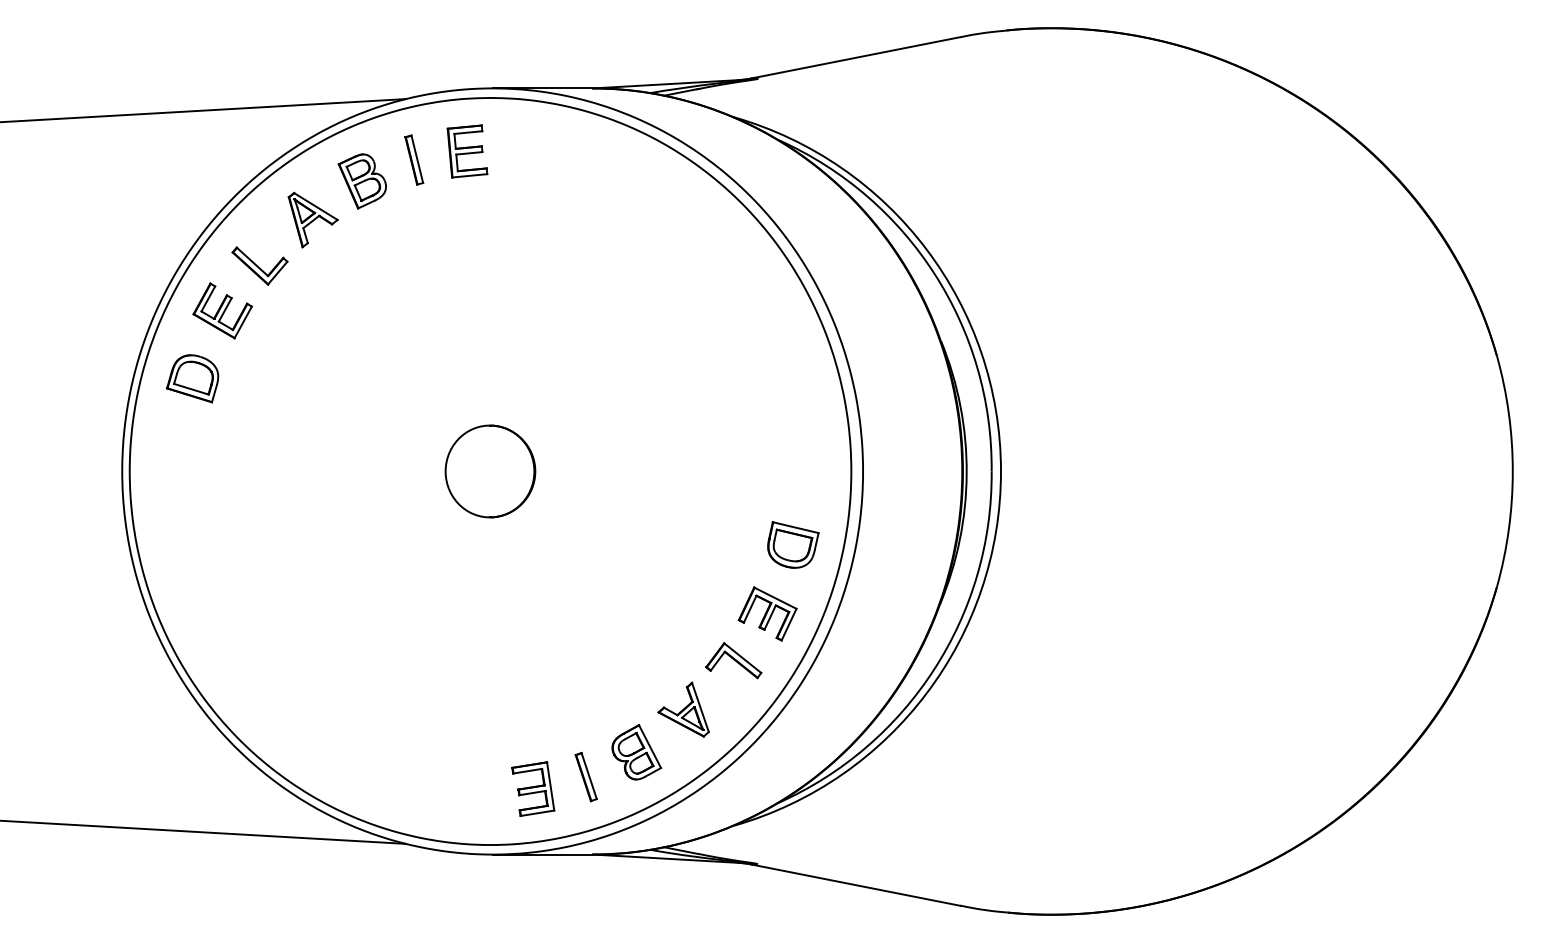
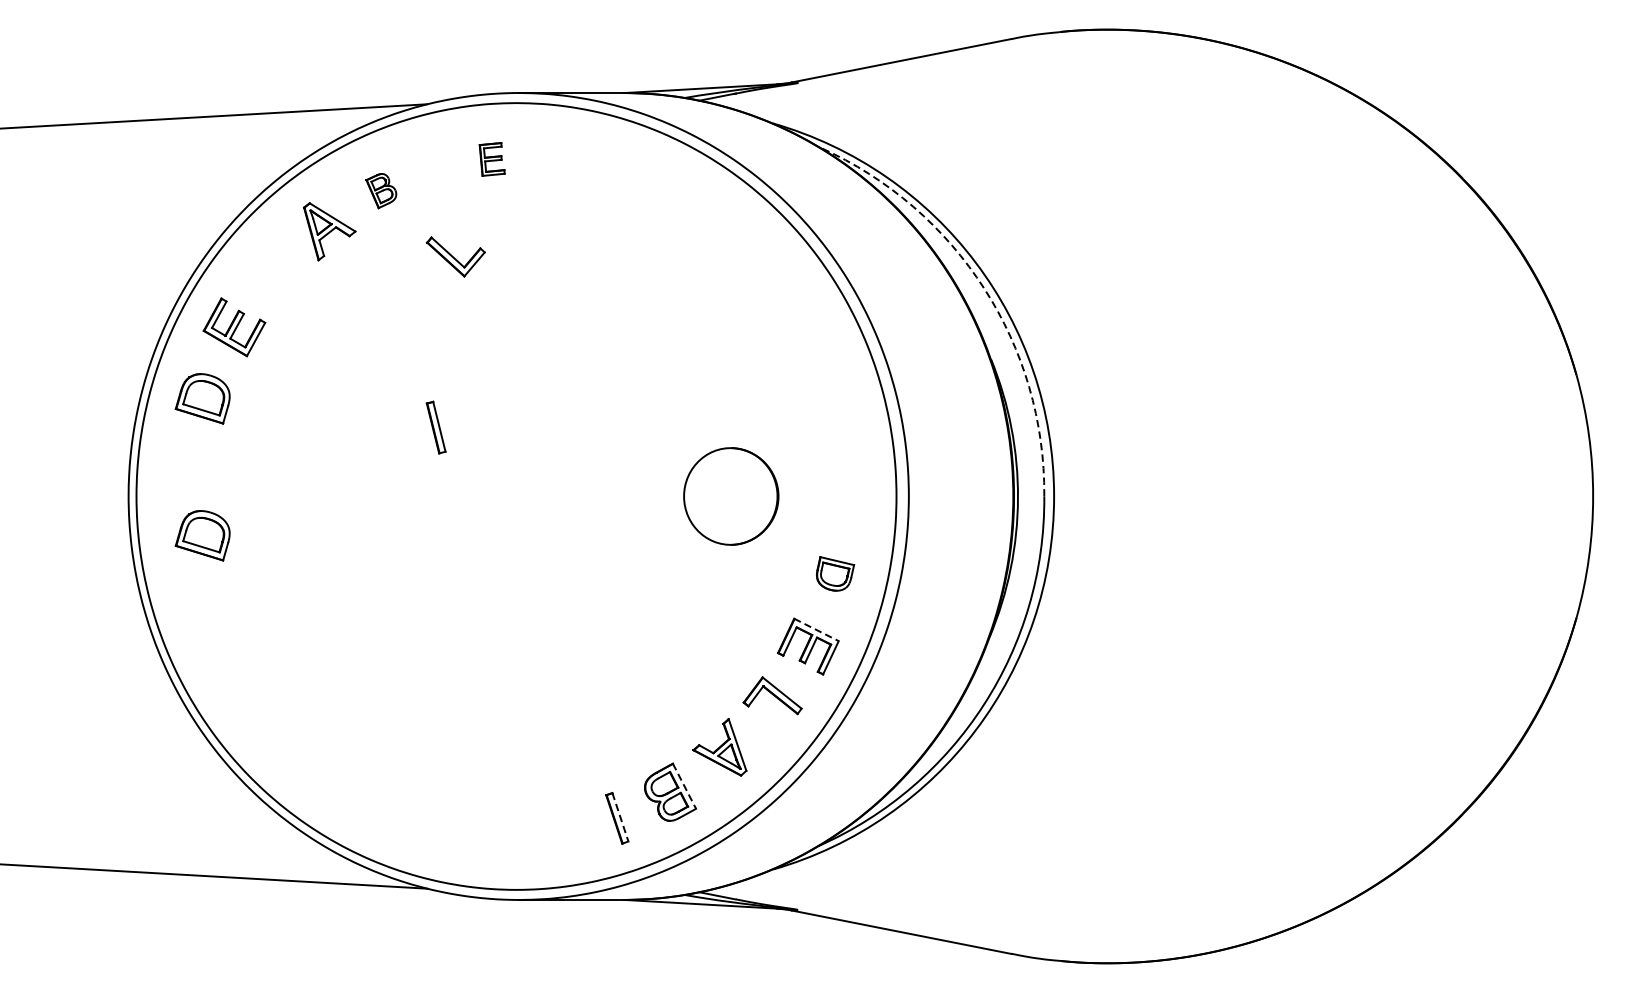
part: (467, 151) -> (492, 159), size x0.6
part: (414, 159) -> (436, 426), moved
part: (361, 181) -> (380, 191), size x0.6
part: (259, 265) -> (455, 256), moved
arc: (934, 274) -> (984, 289), solid -> dashed
part: (490, 471) -> (731, 496), moved
part: (192, 508) -> (202, 535), added
part: (793, 544) -> (835, 573), size x0.7
line: (775, 598) -> (816, 630), solid -> dashed
line: (650, 747) -> (684, 787), solid -> dashed
line: (589, 776) -> (620, 817), solid -> dashed
part: (533, 788) -> (561, 830), removed

